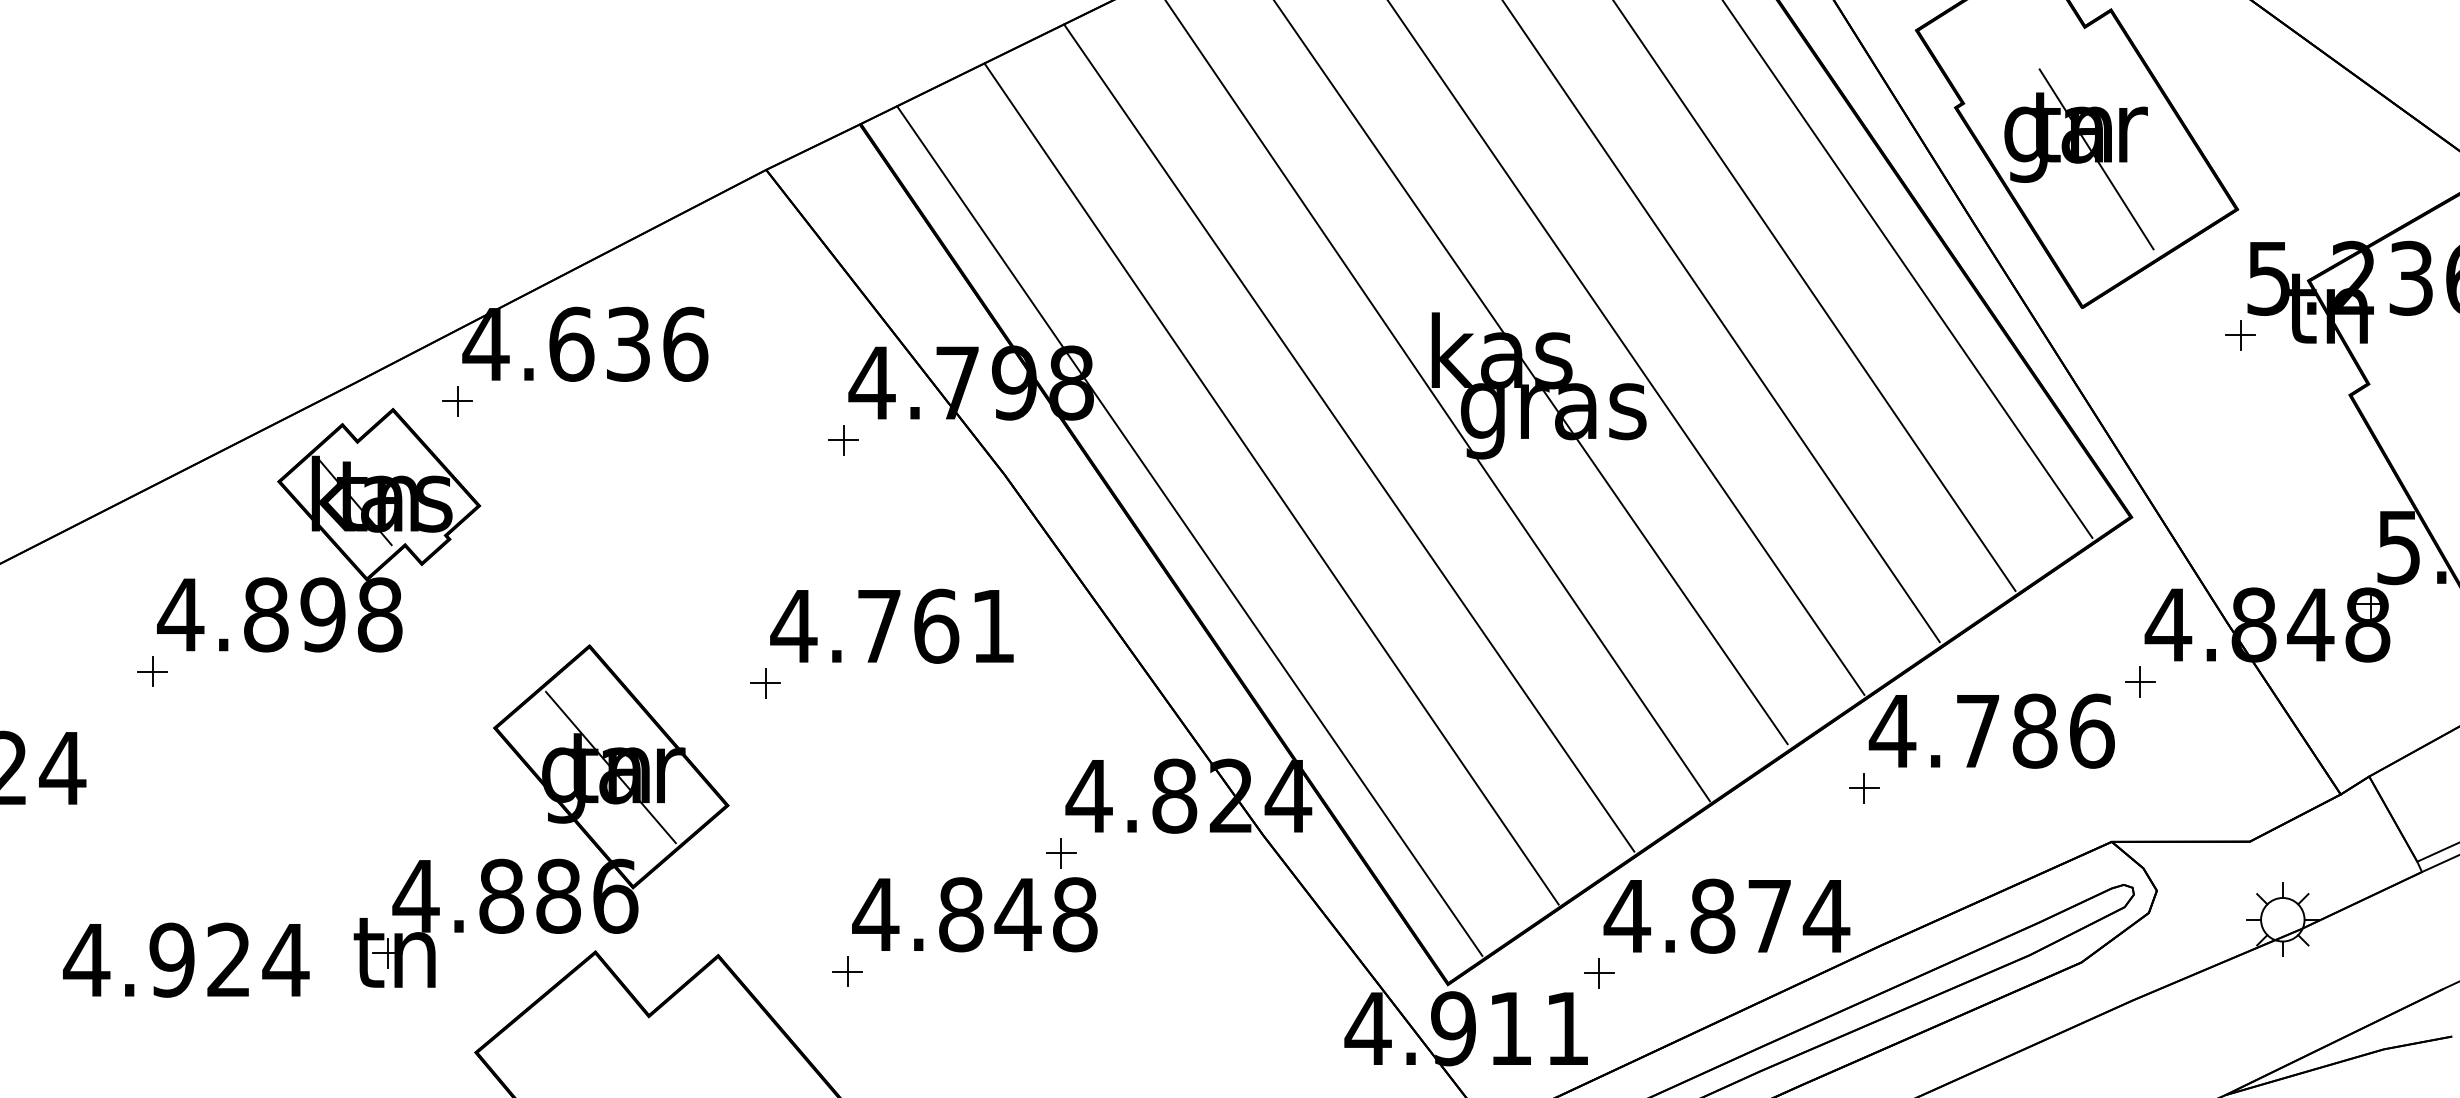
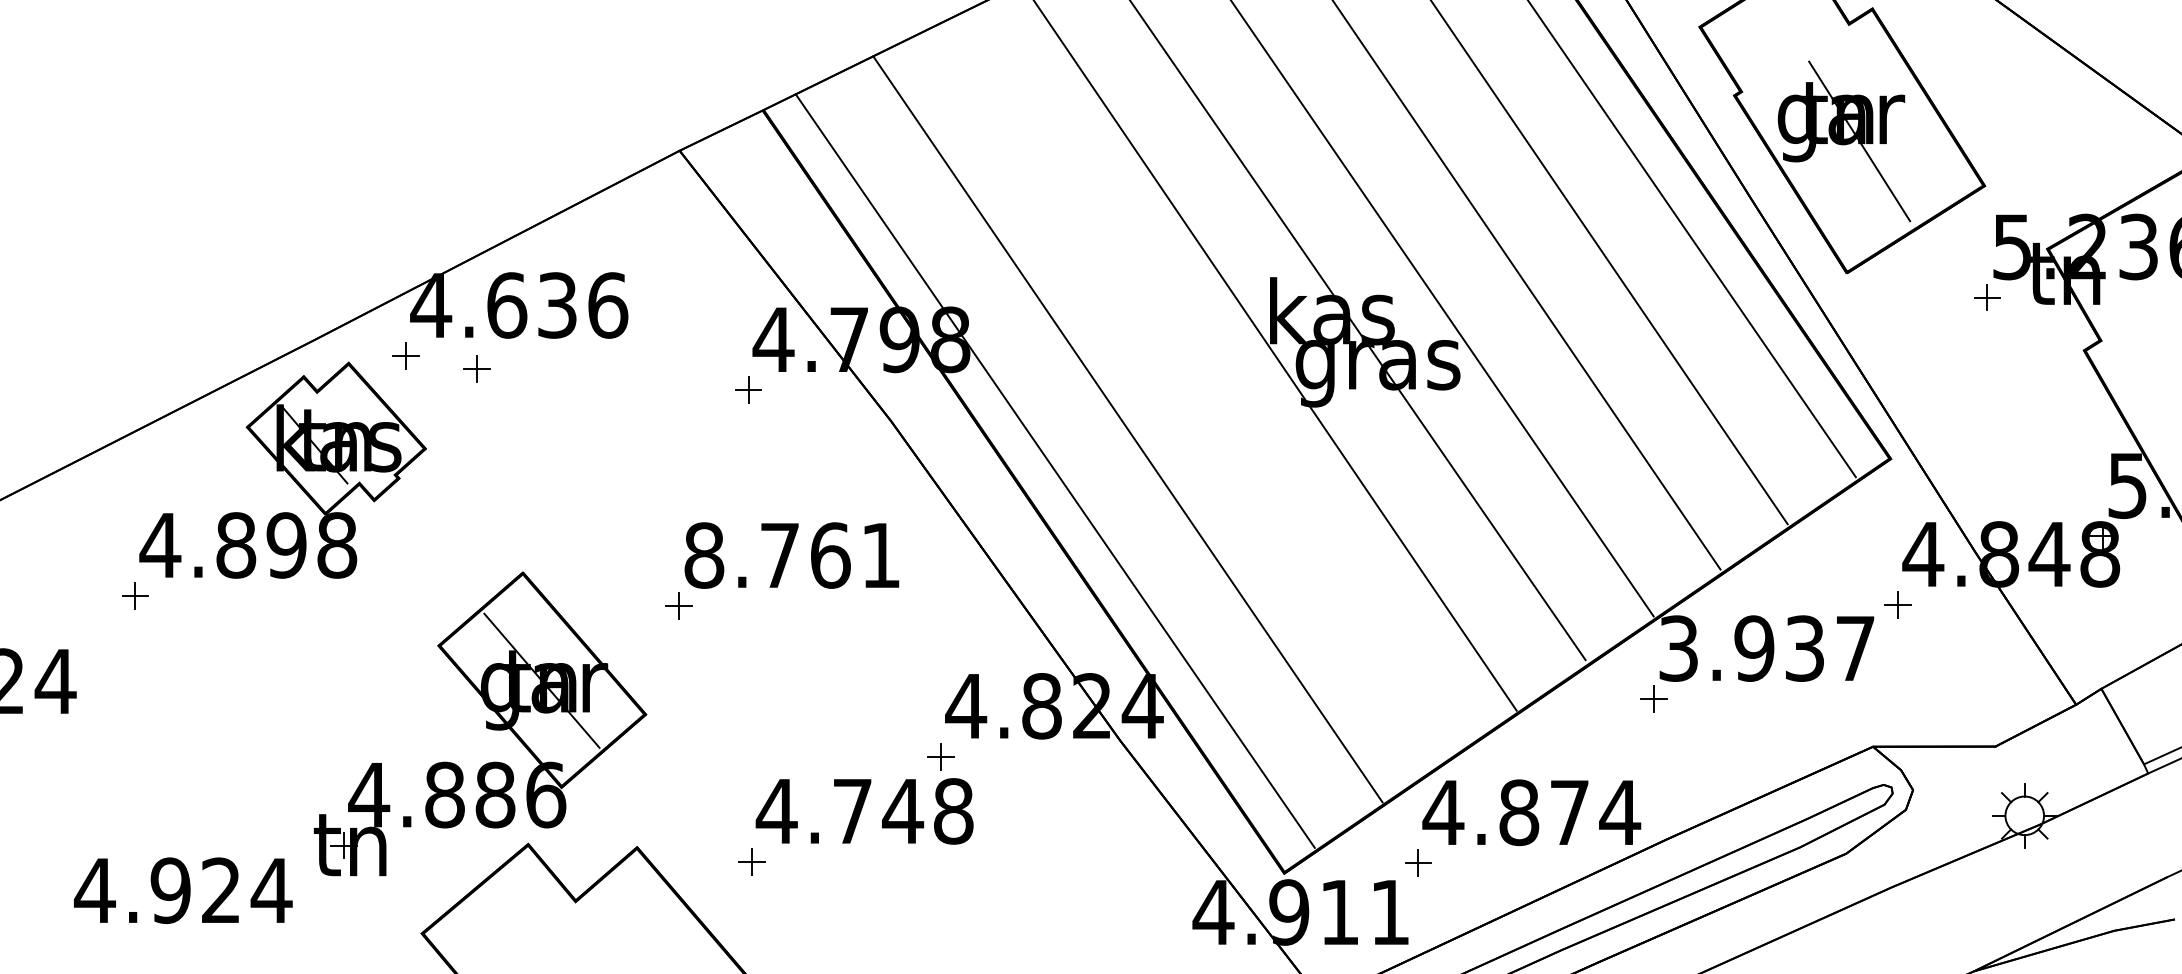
part: (537, 415) -> (476, 368), added
line: (1348, 437) -> (1196, 388), removed
text: (794, 626) -> (704, 555), 4.761 -> 8.761
text: (1991, 731) -> (1766, 648), 4.786 -> 3.937
text: (961, 914) -> (852, 811), 4.848 -> 4.748
text: (186, 959) -> (183, 890), moved

